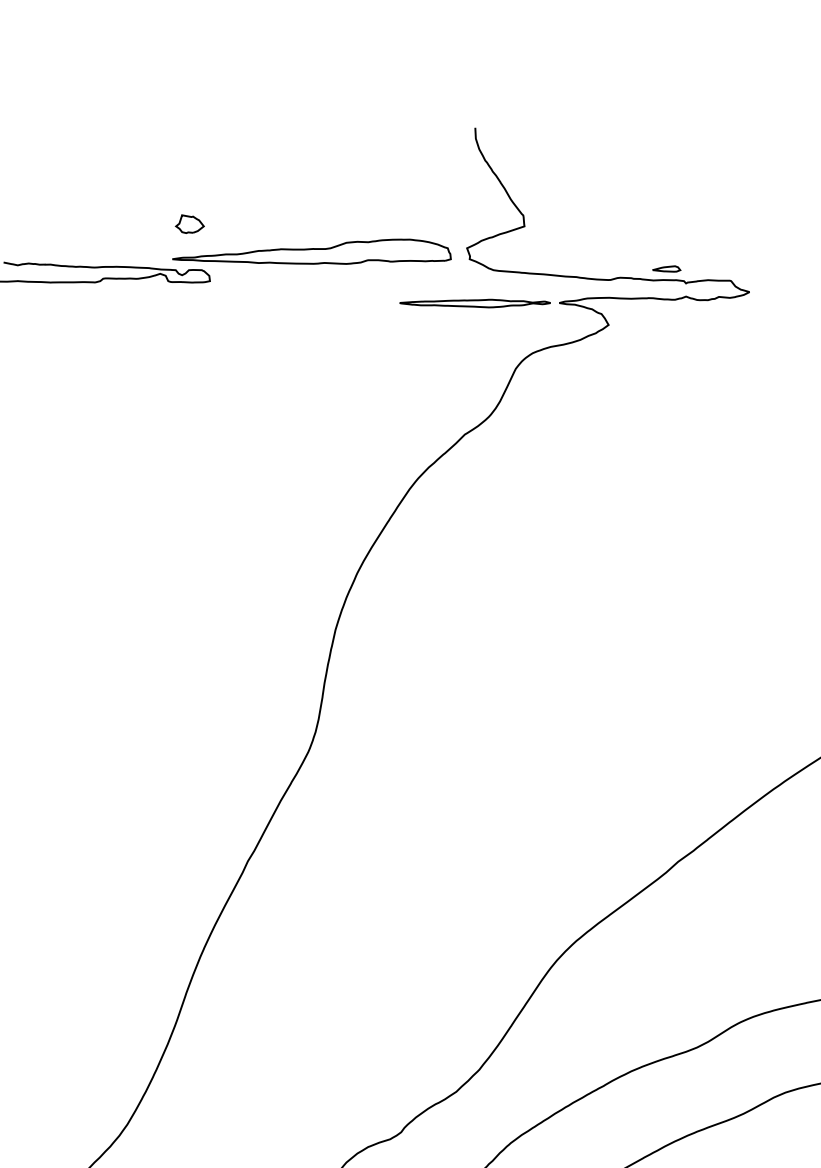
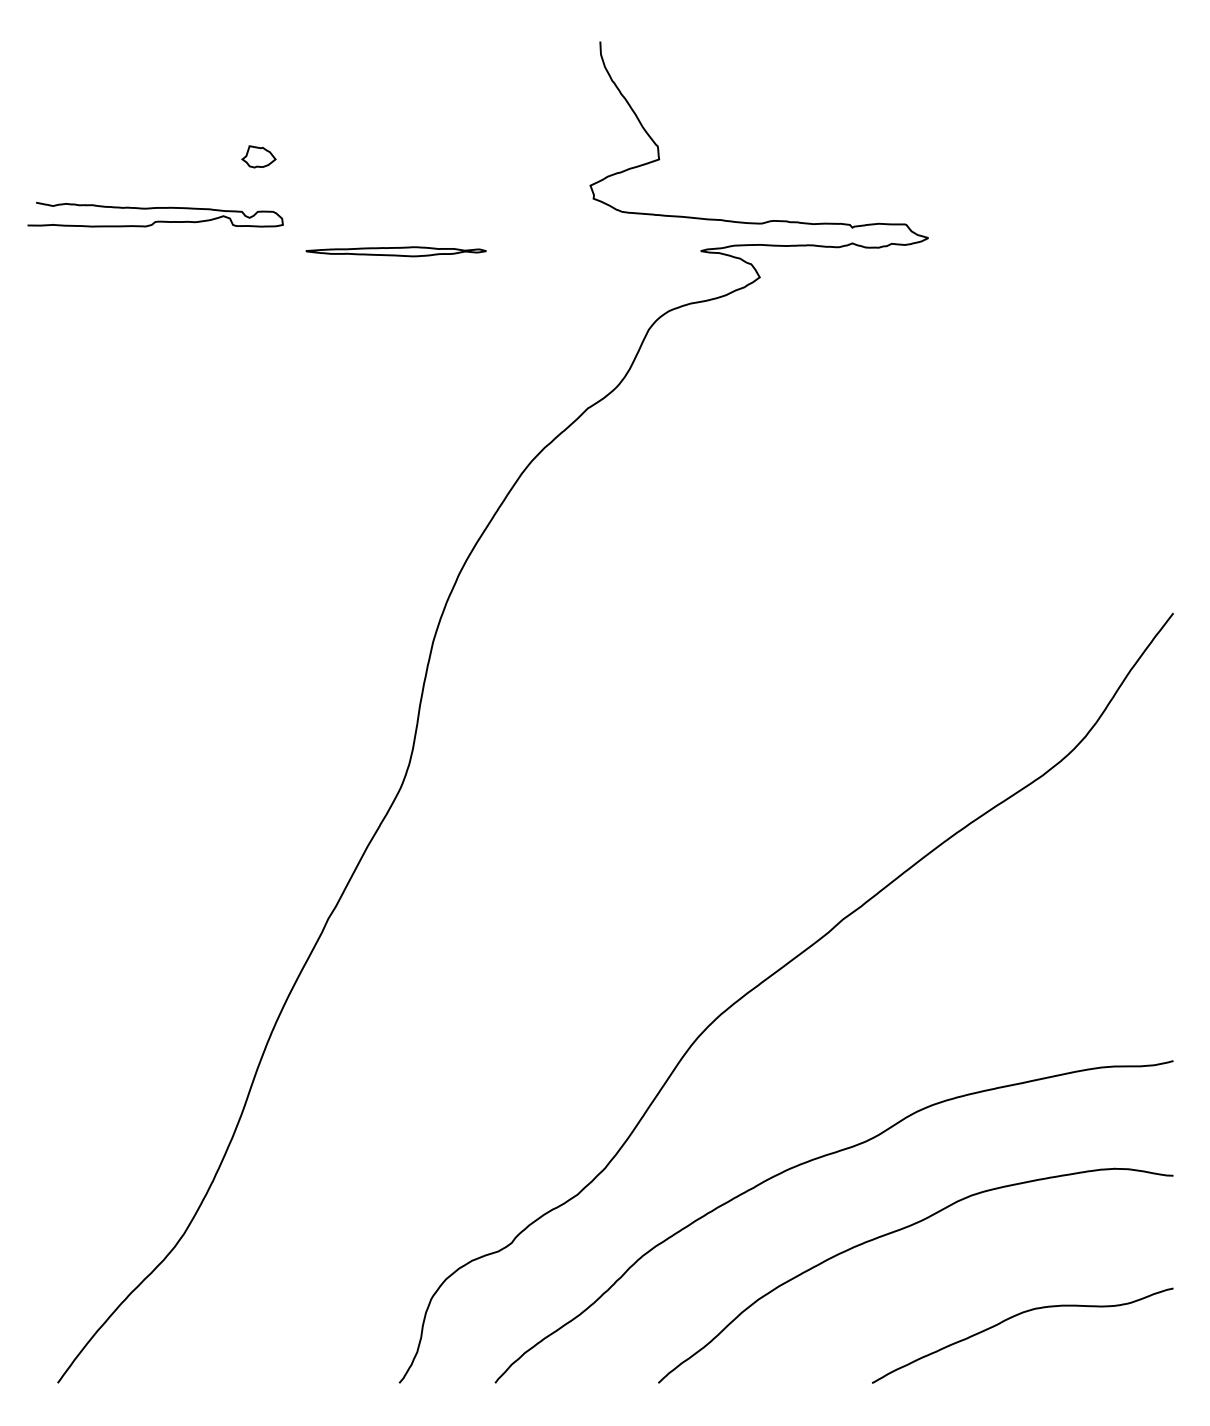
part: (311, 251) -> (404, 189), removed
part: (666, 269) -> (829, 210), removed
part: (474, 303) -> (395, 251), moved

